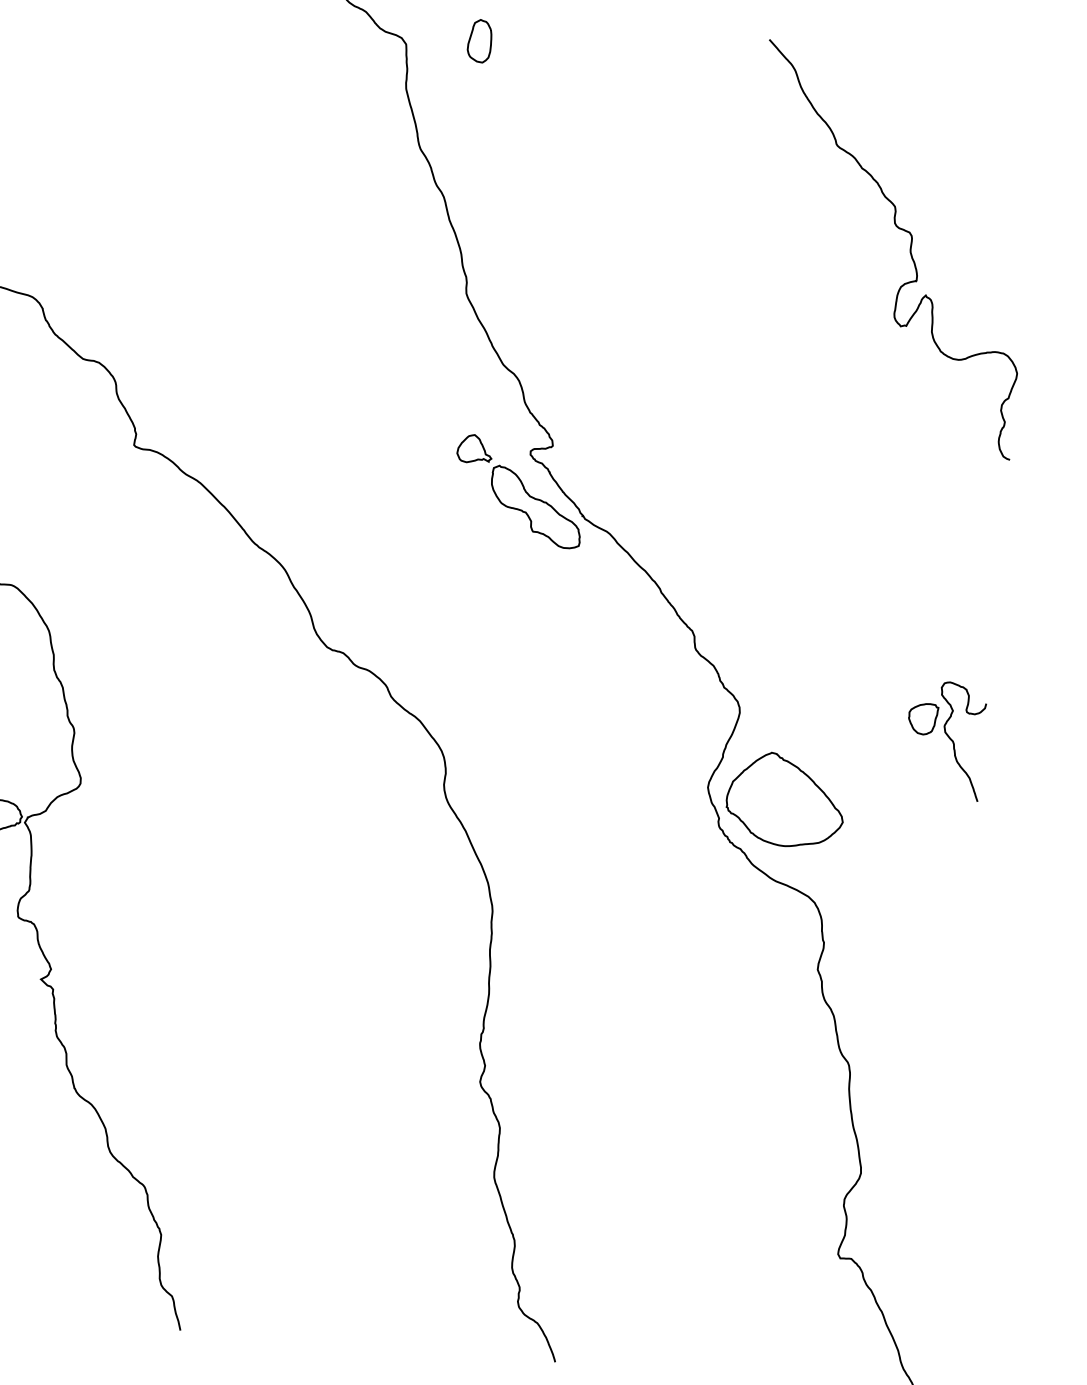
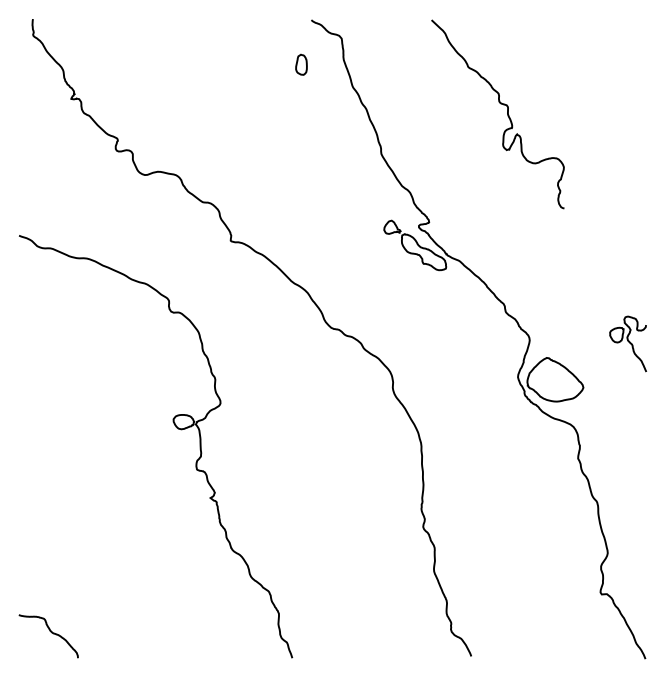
part: (479, 40) -> (301, 64), moved
curve: (909, 252) -> (507, 114), moved

